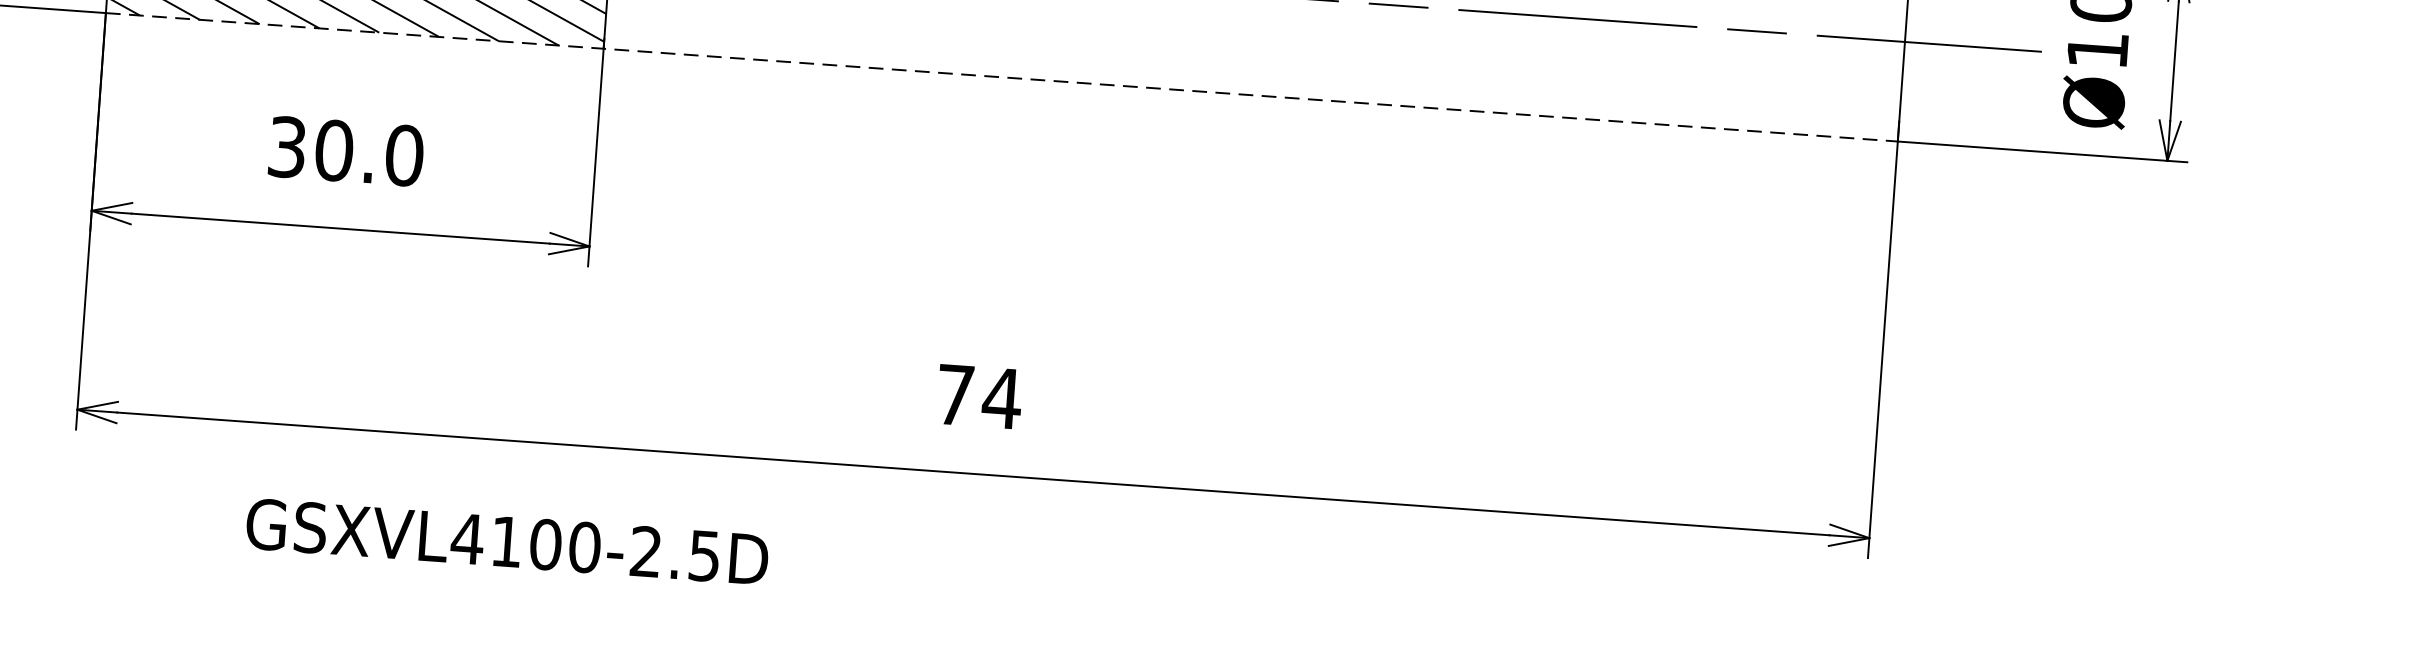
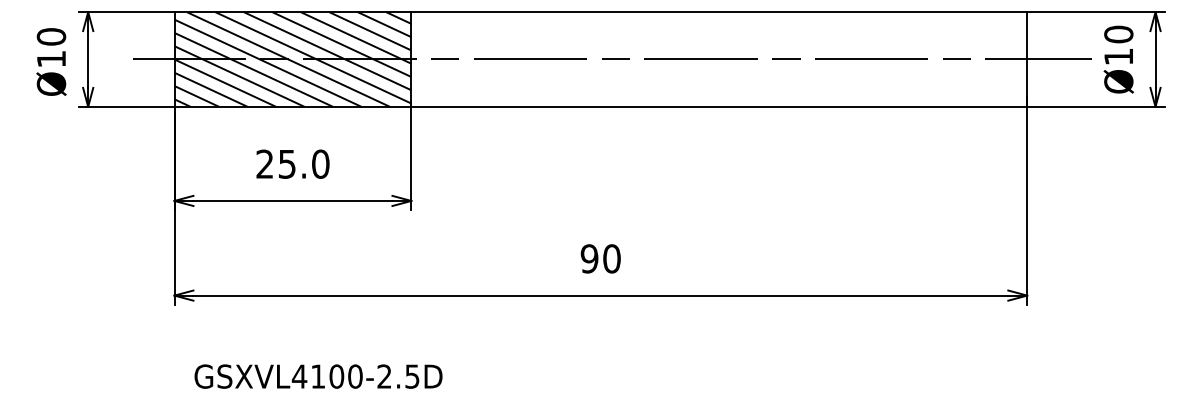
line: (1003, 76) -> (601, 106), dashed -> solid
text: (311, 147) -> (276, 163), 30.0 -> 25.0
text: (978, 395) -> (600, 258), 74 -> 90
text: (507, 541) -> (318, 376), moved

